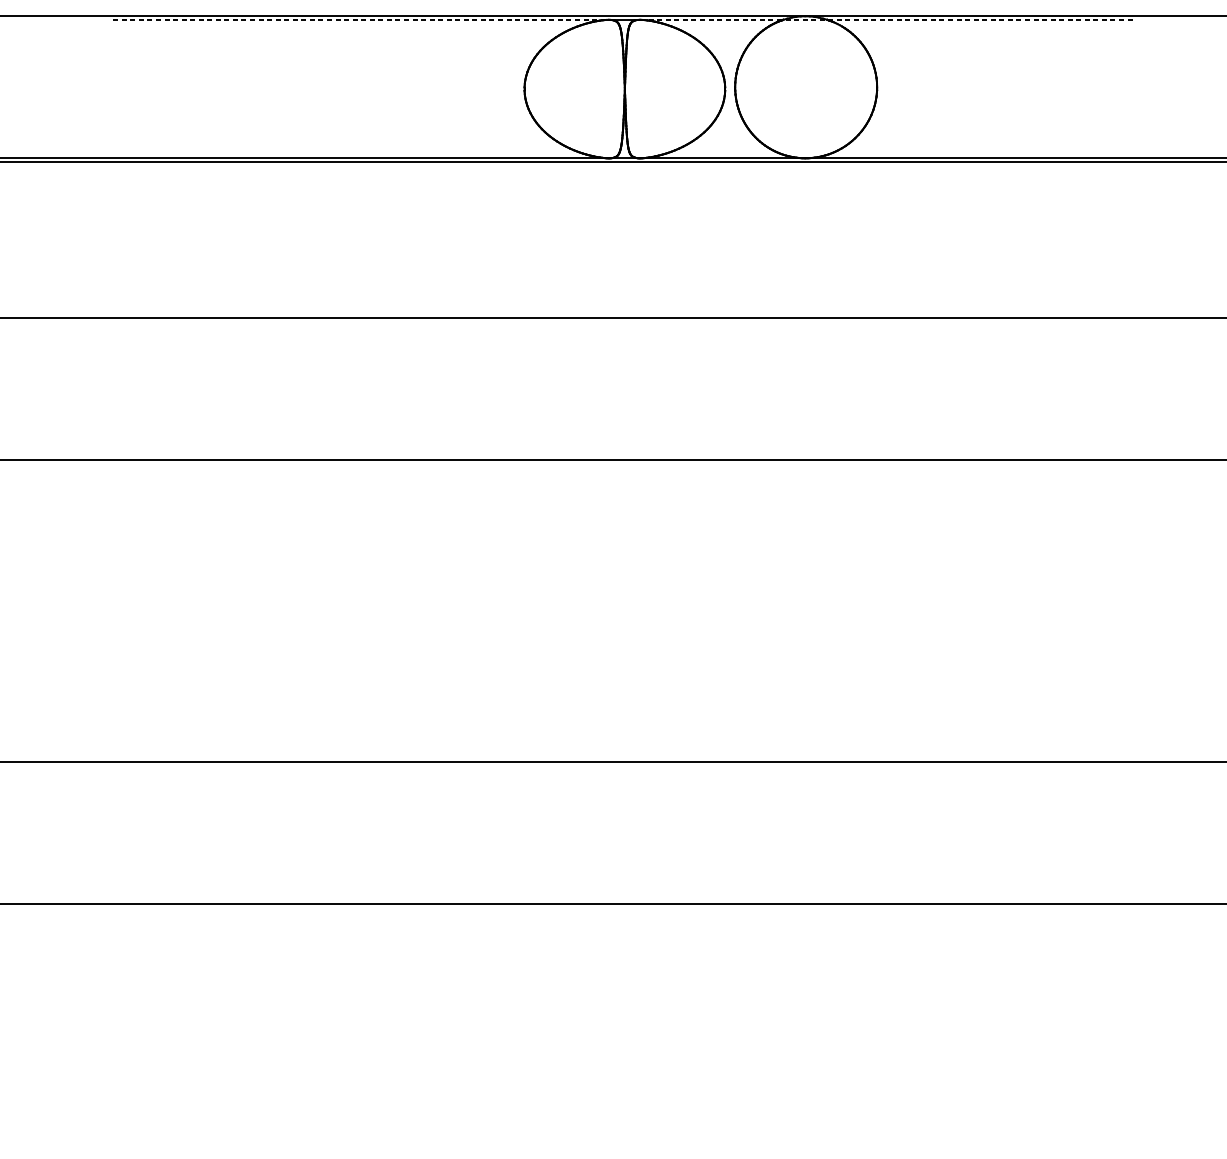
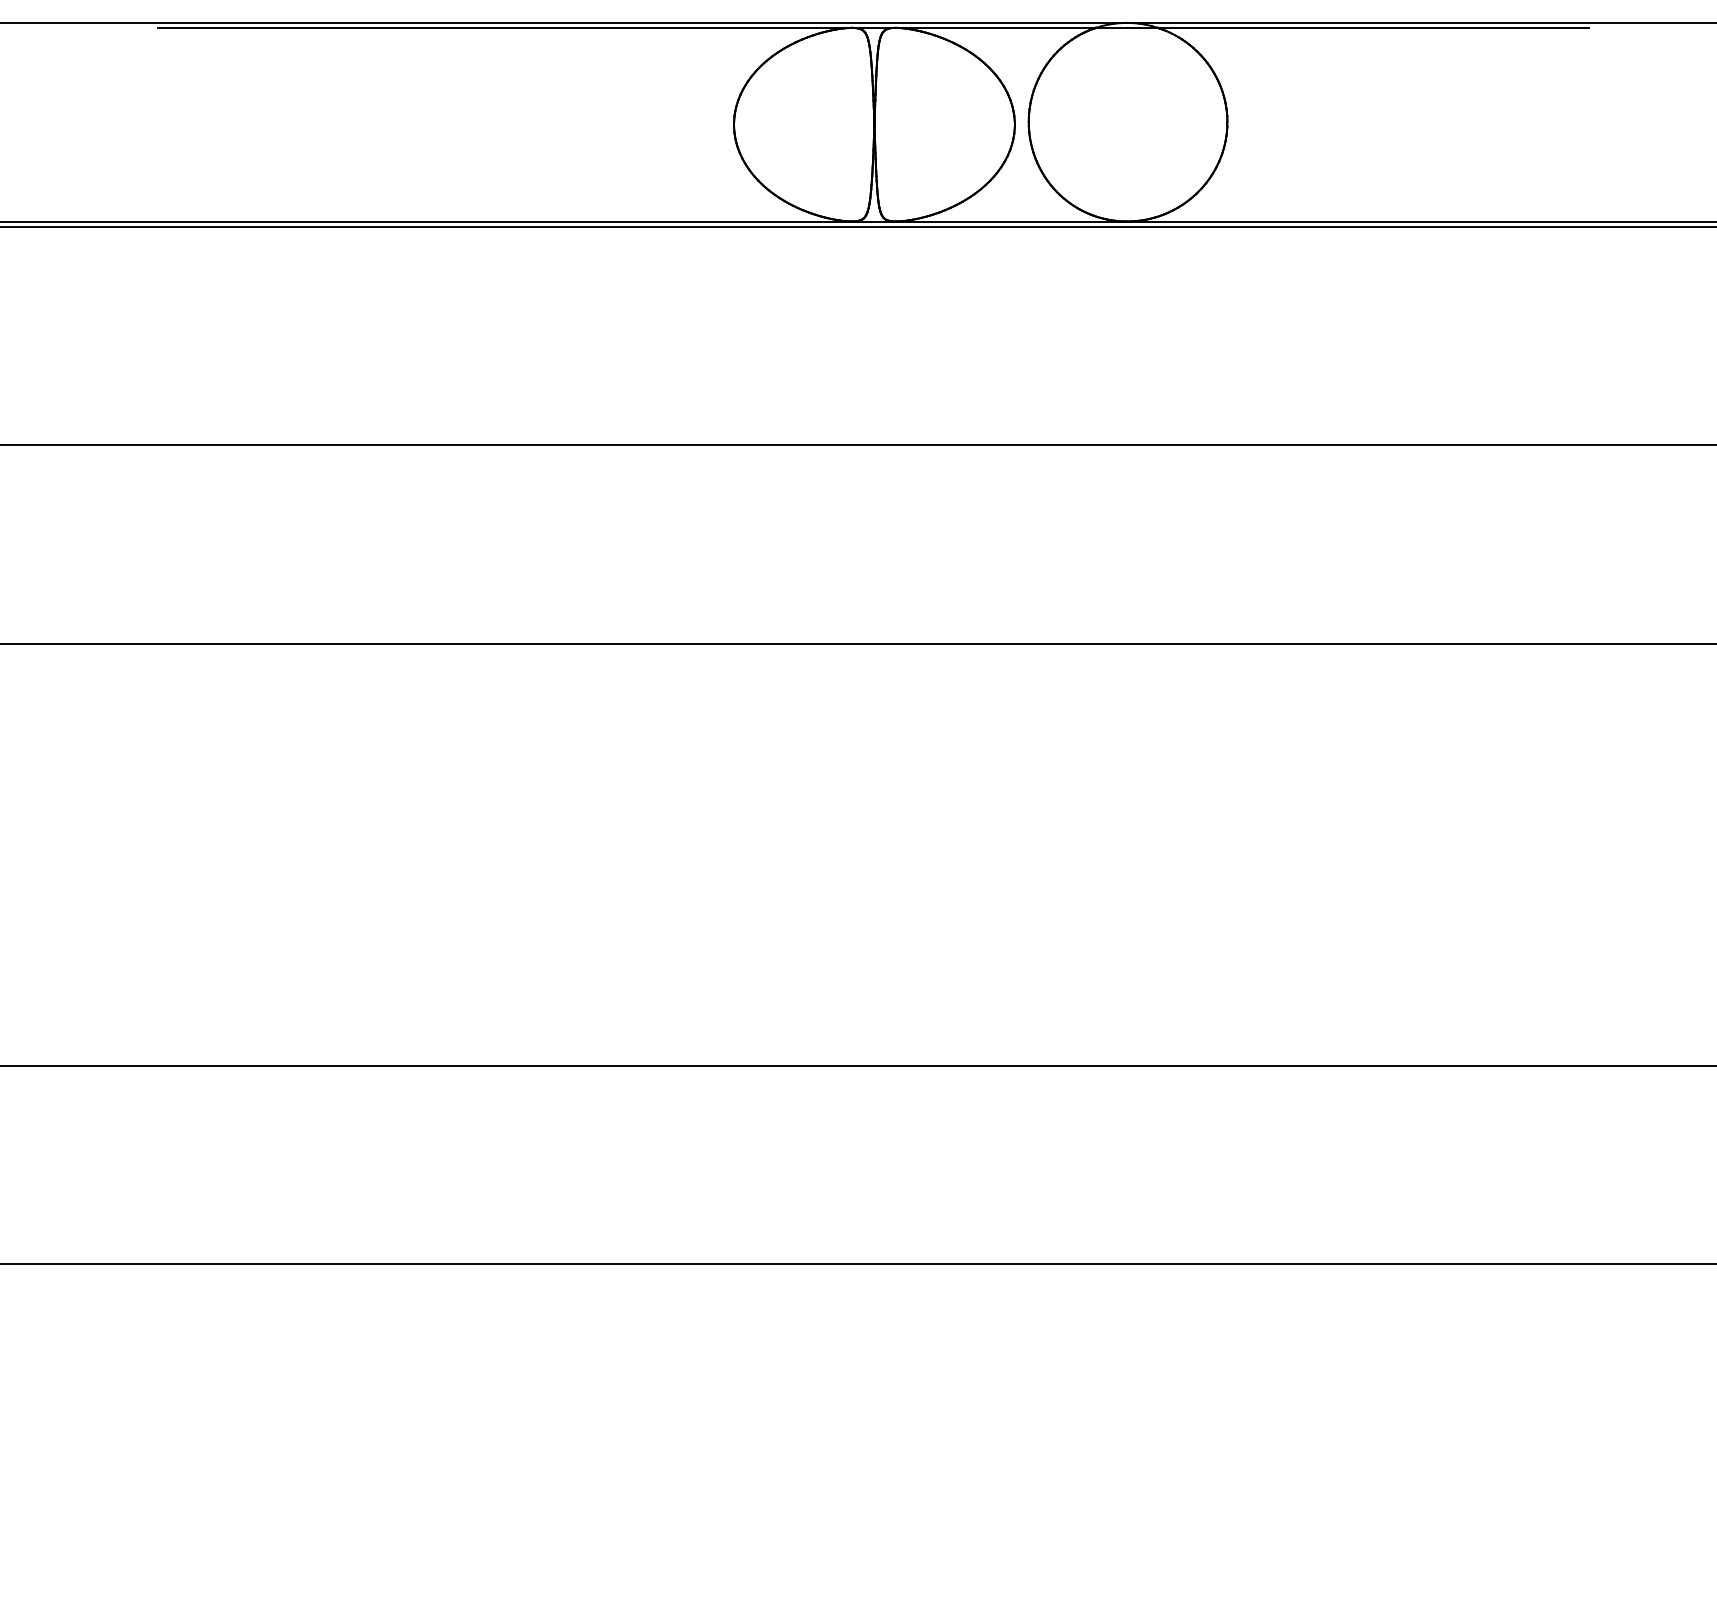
line: (361, 19) -> (505, 27), dashed -> solid
line: (887, 19) -> (1242, 27), dashed -> solid

